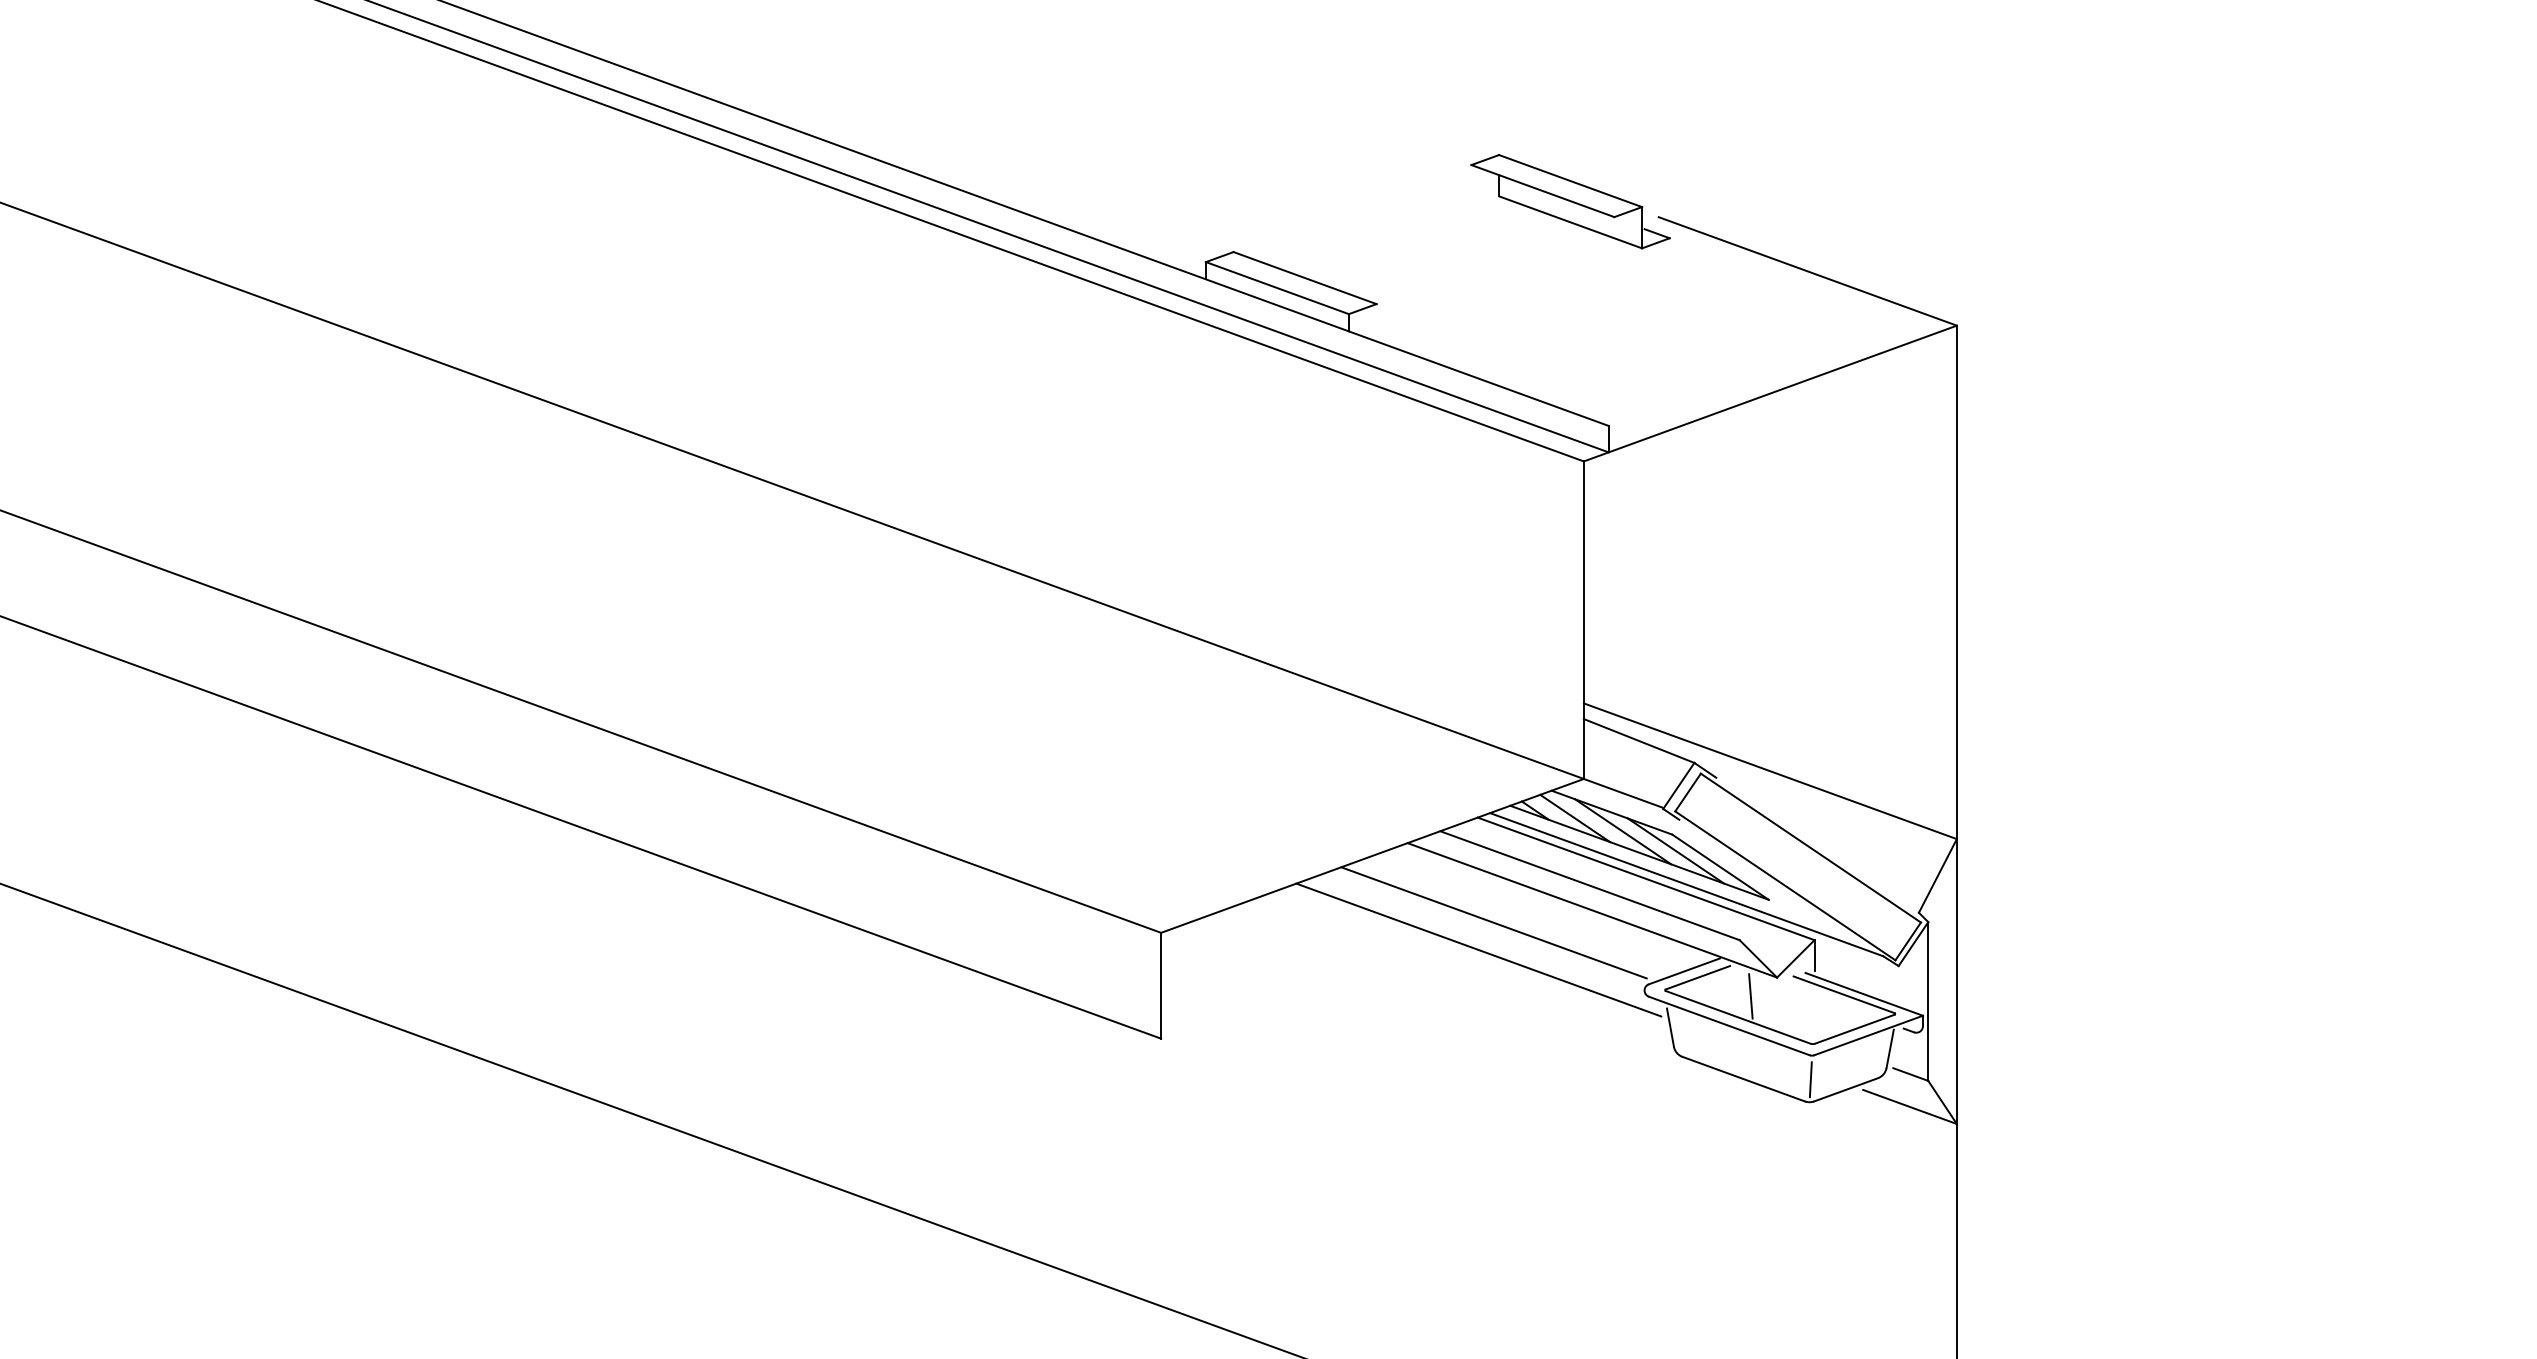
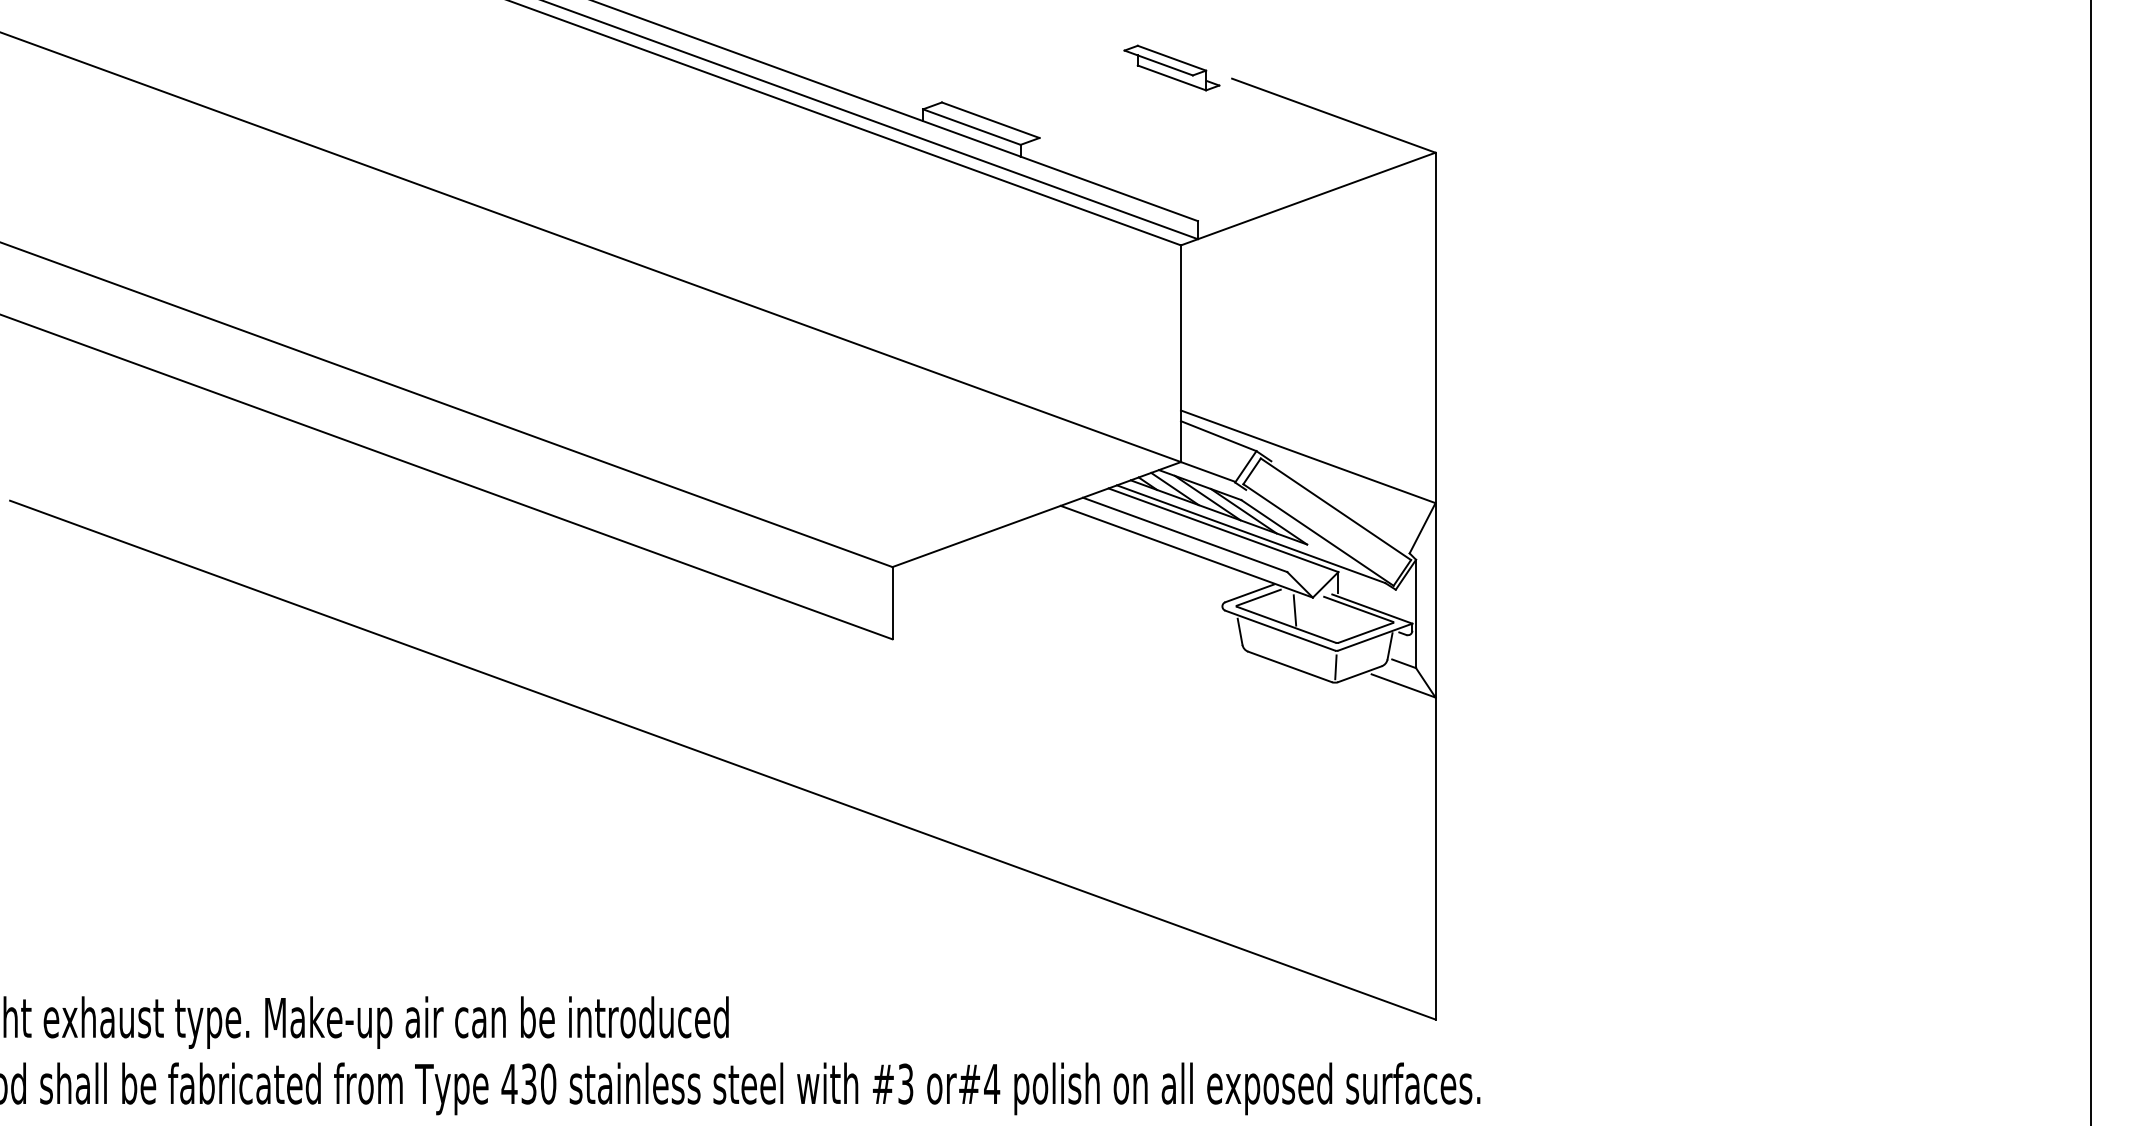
part: (1569, 200) -> (1171, 67), size x0.7
line: (1493, 923) -> (1119, 560), removed
line: (1477, 949) -> (1108, 578), removed

